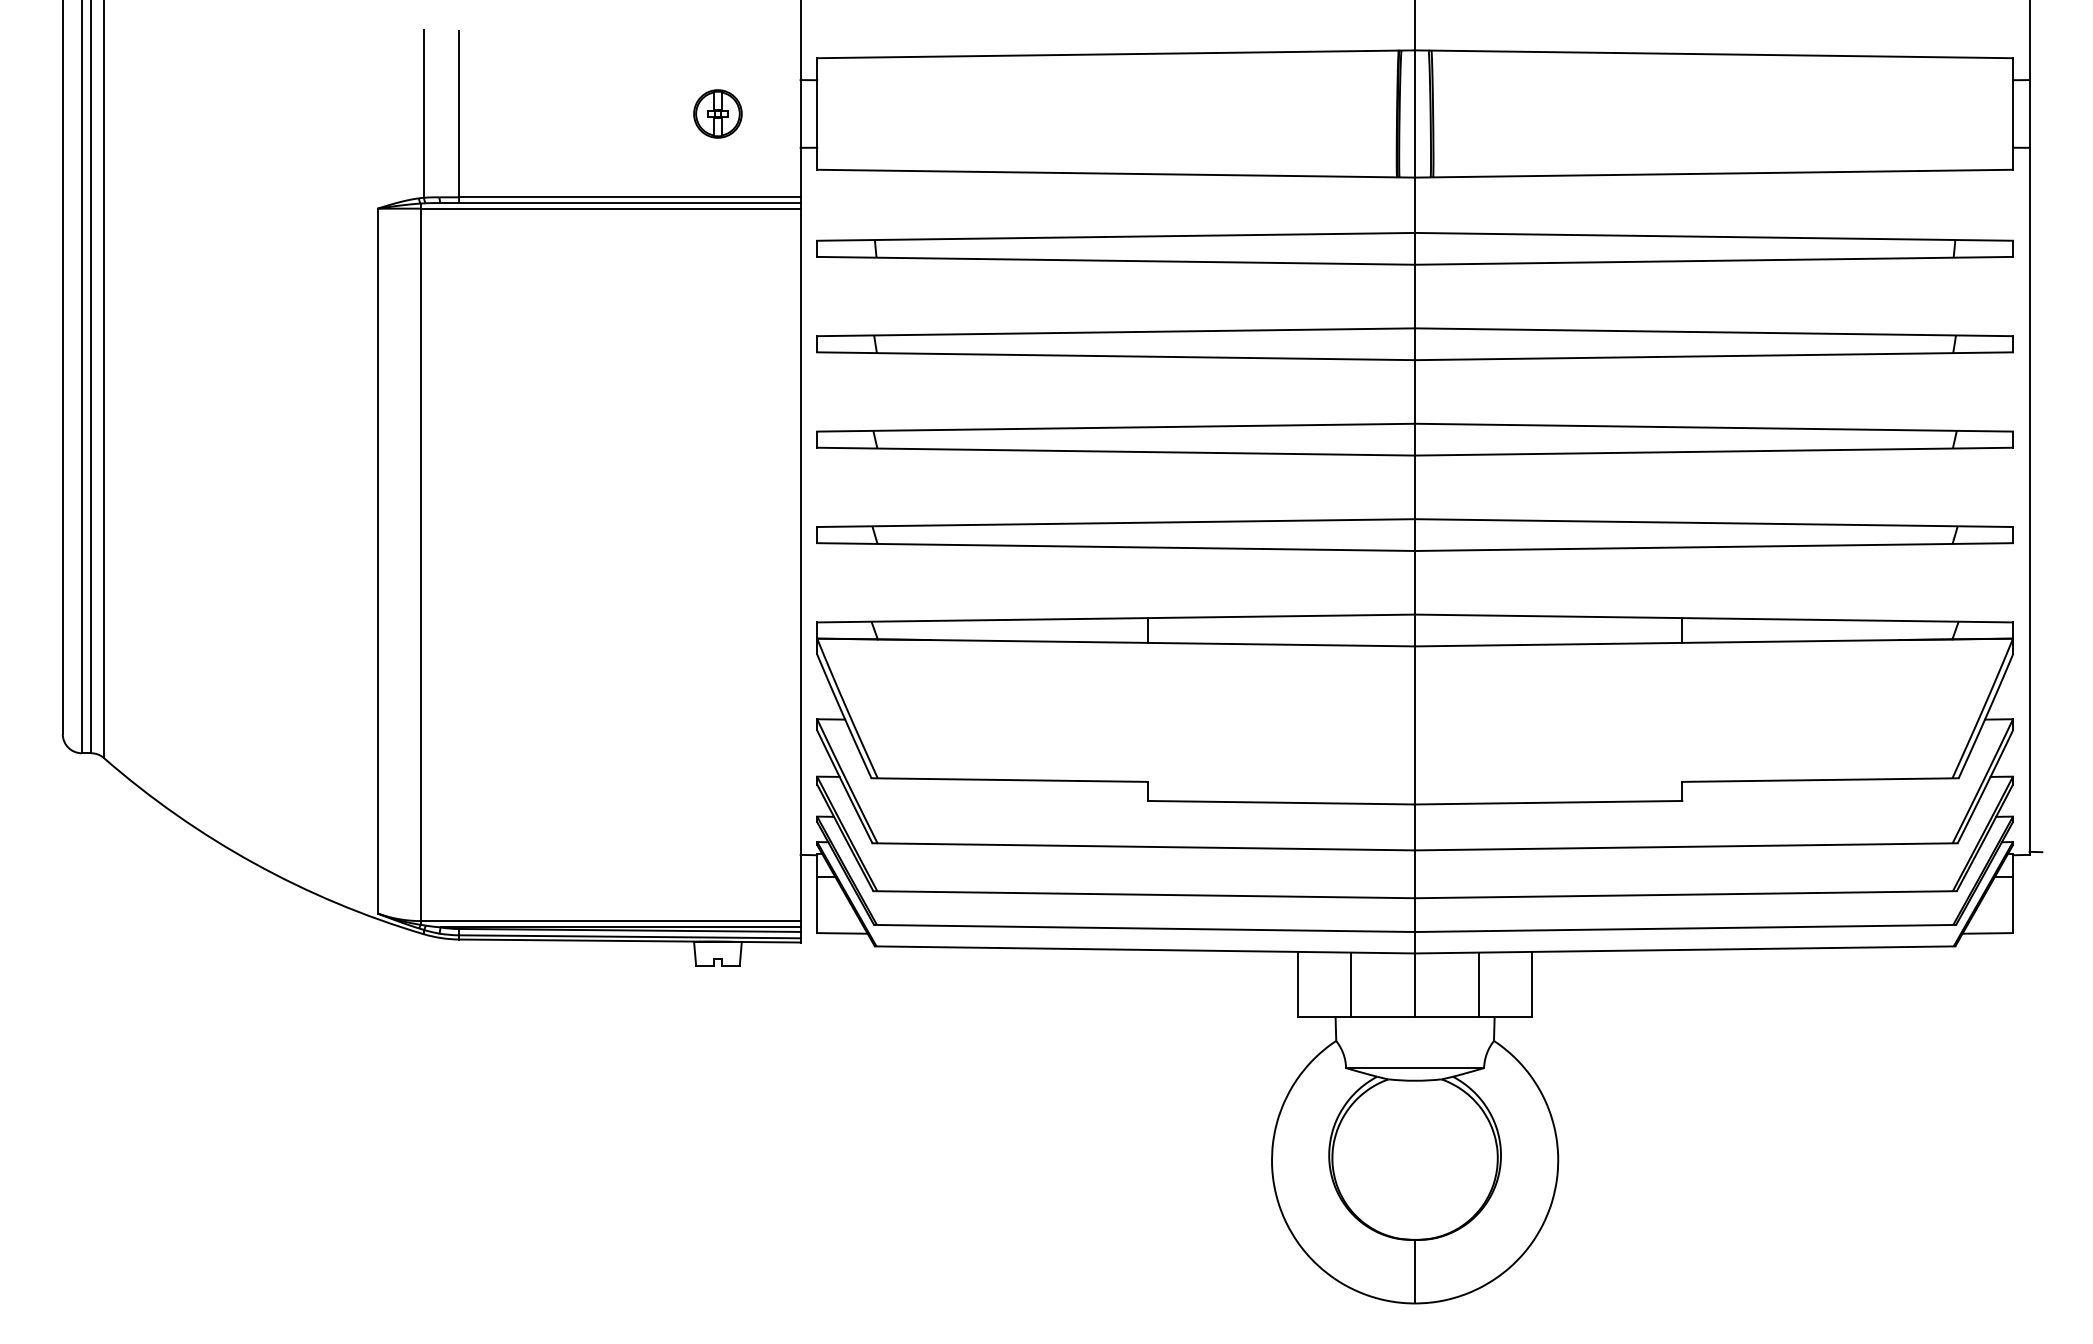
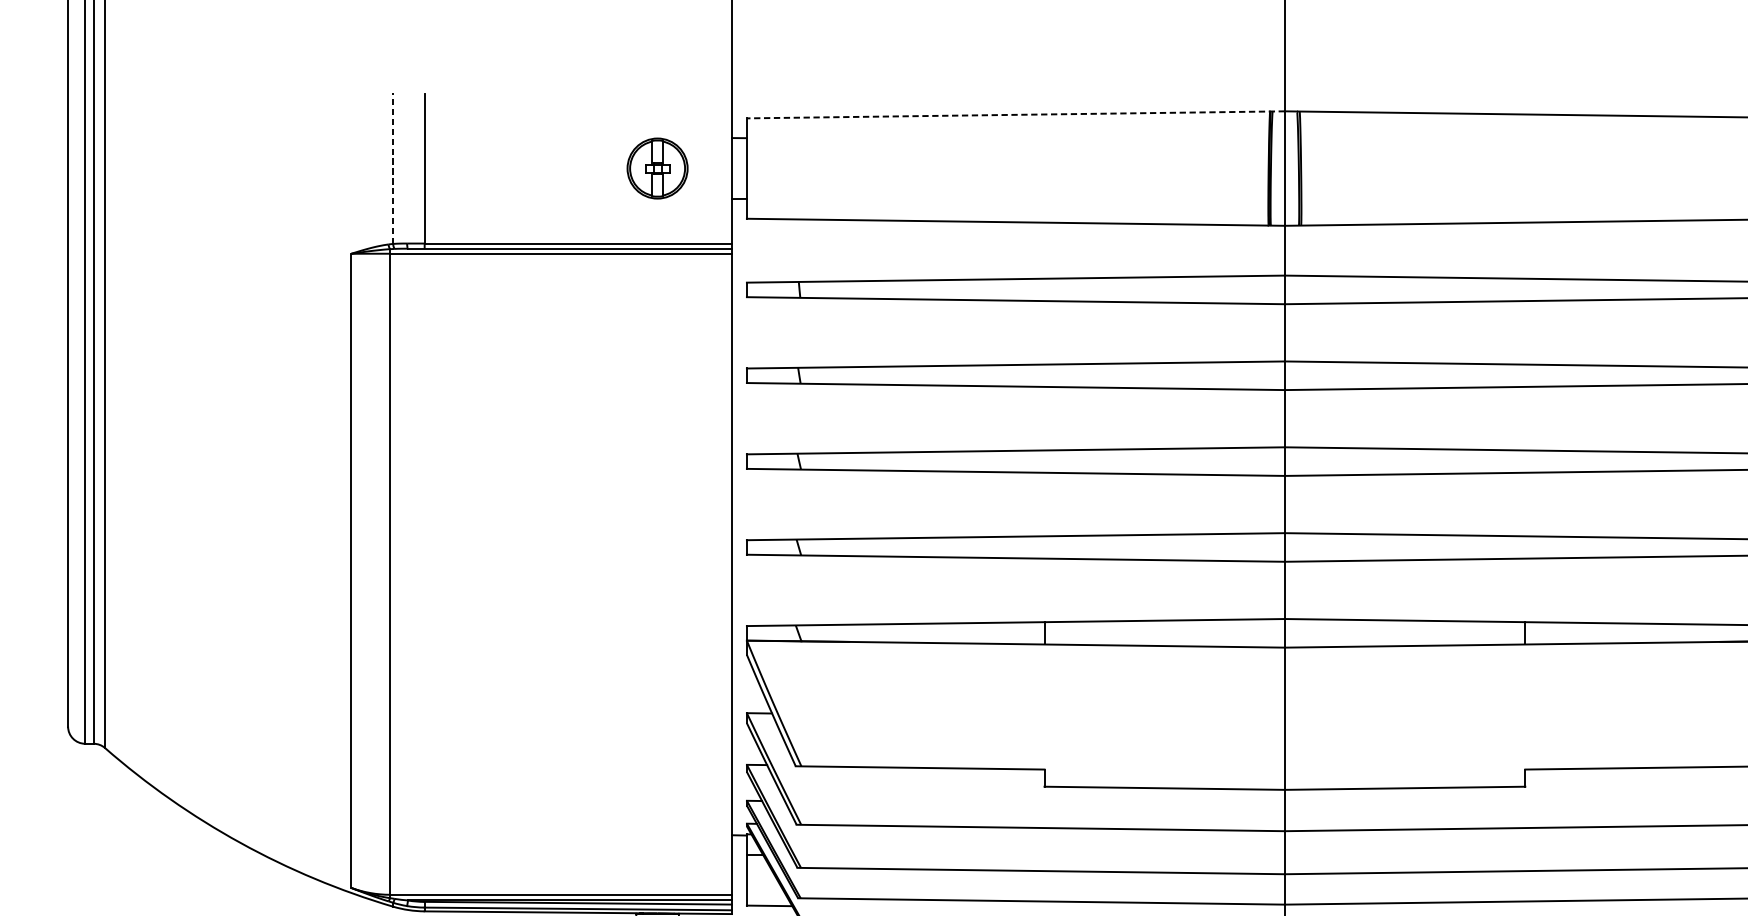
line: (1116, 54) -> (1016, 115), solid -> dashed
line: (424, 113) -> (393, 168), solid -> dashed
part: (717, 113) -> (657, 168), size x1.4

